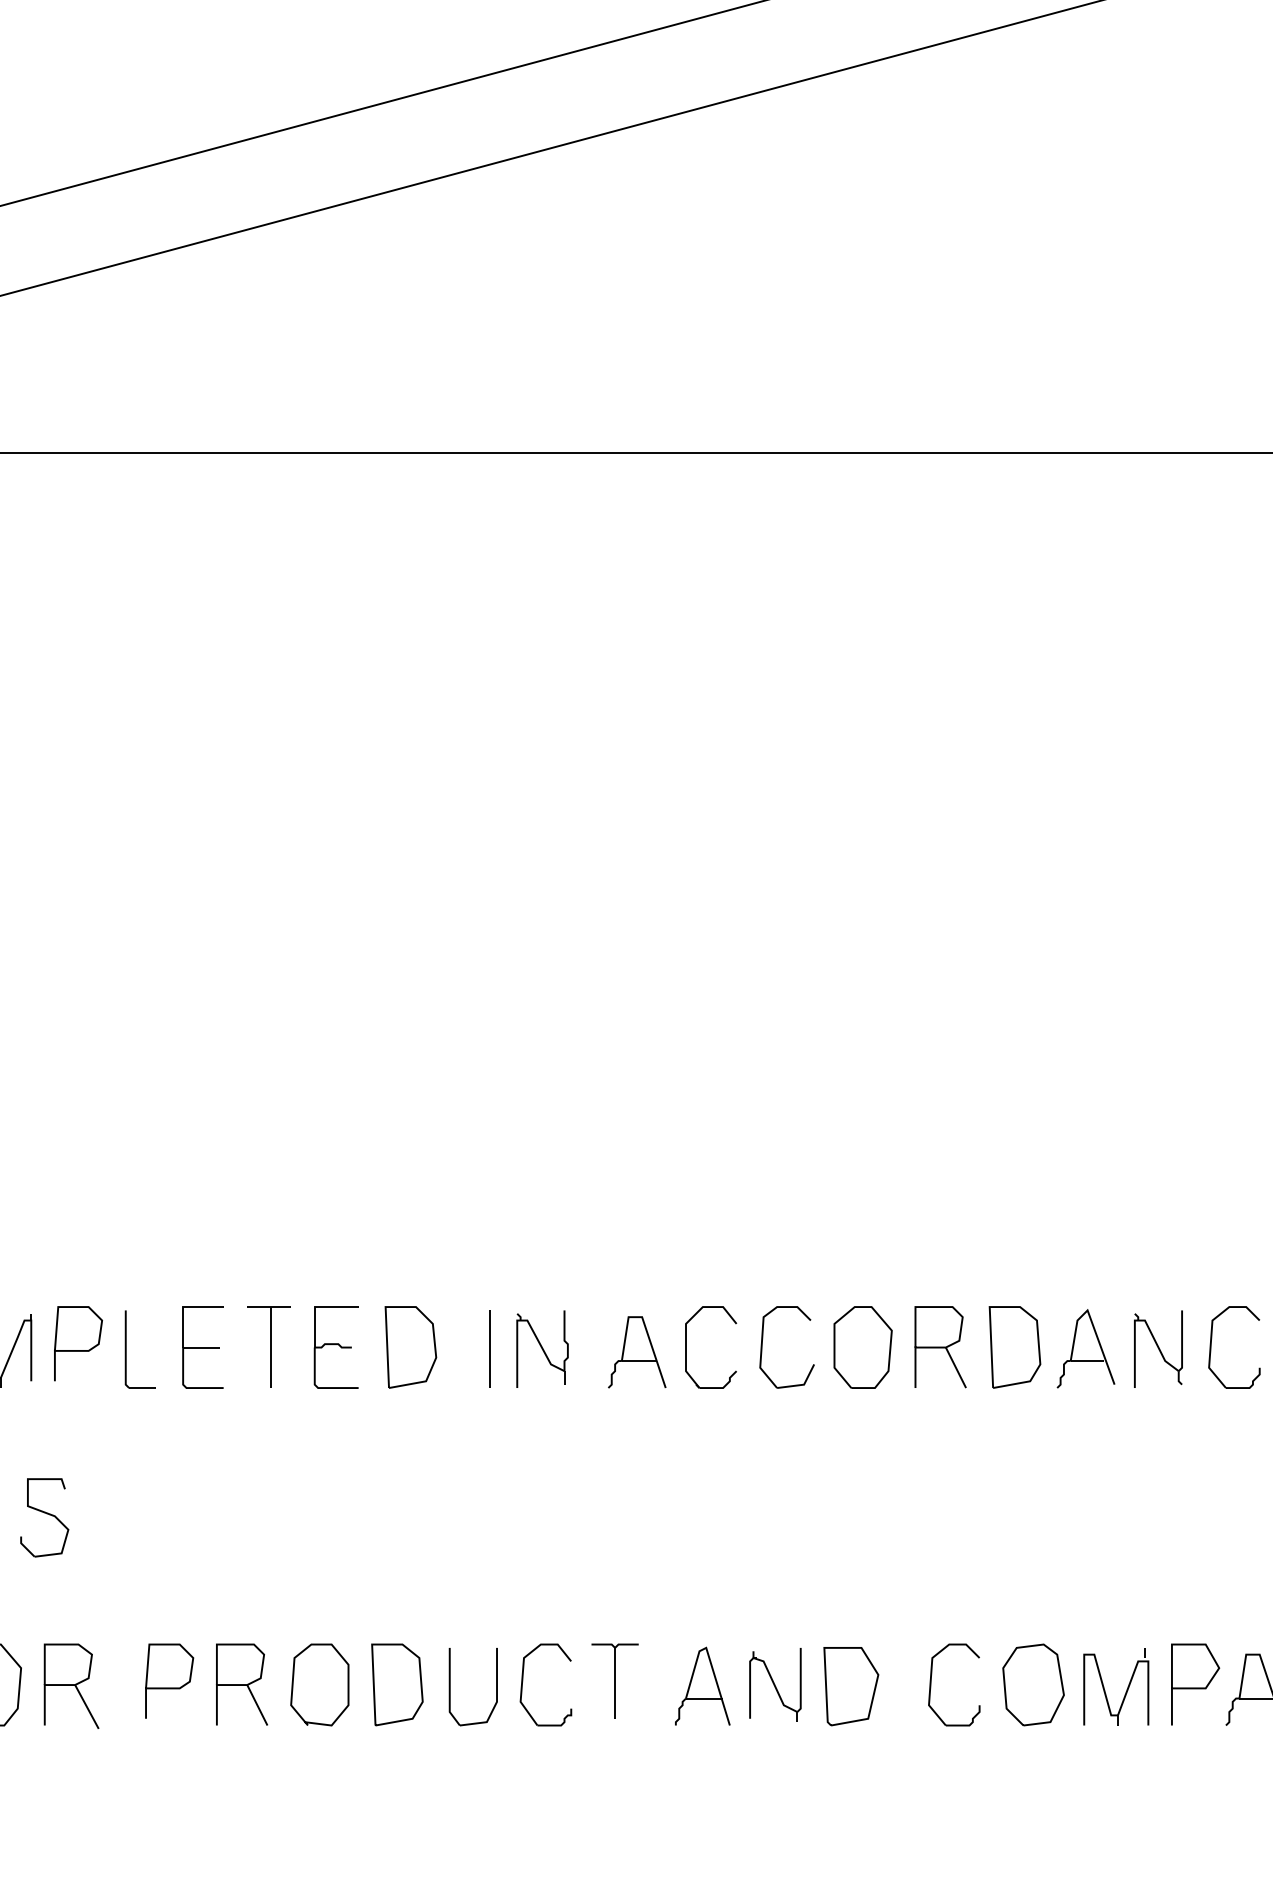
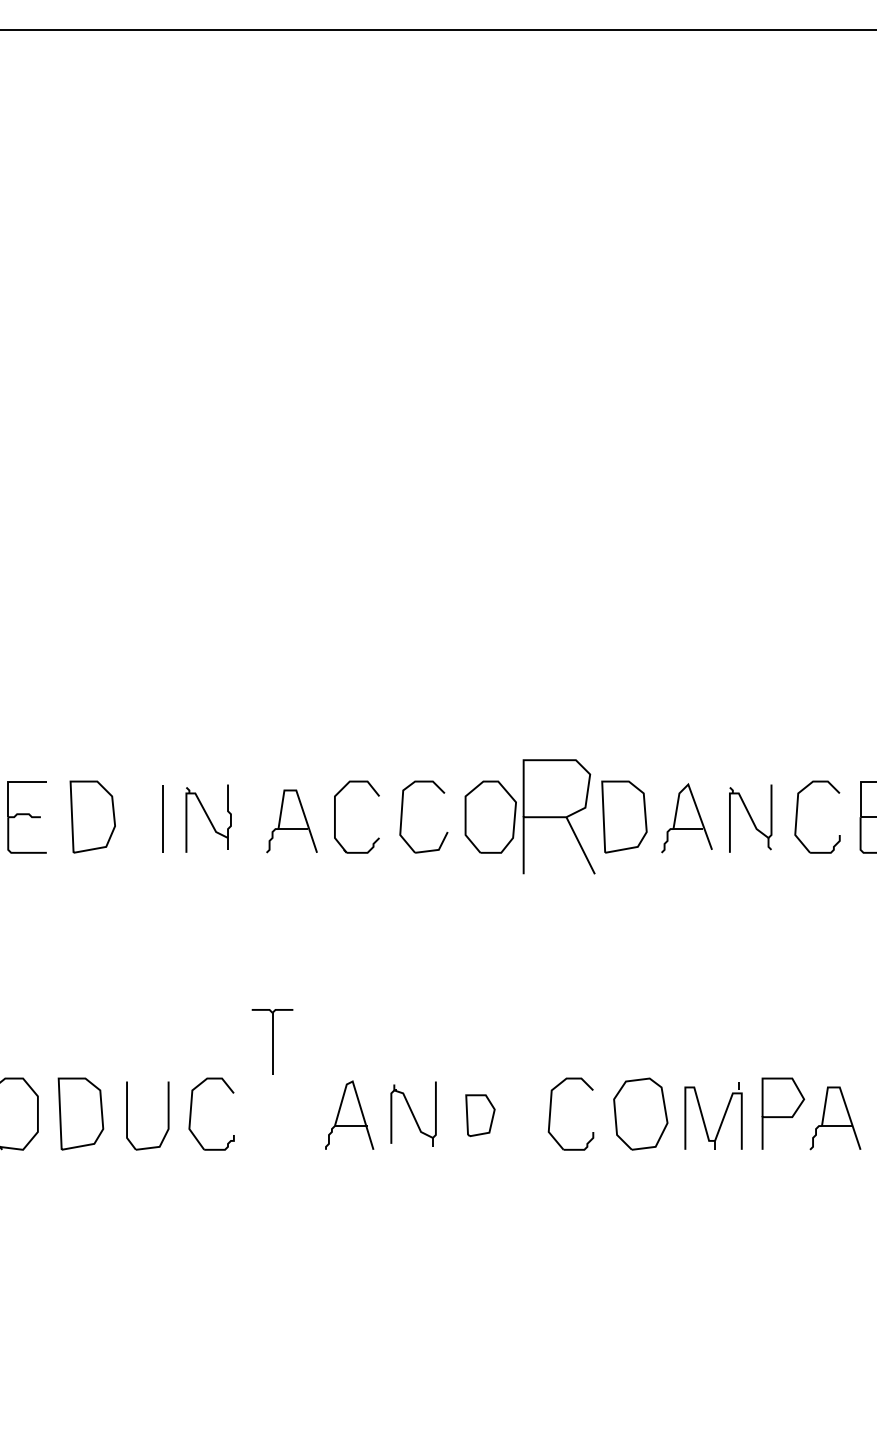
part: (940, 1347) -> (558, 817), size x1.6
part: (614, 1680) -> (272, 1041), moved
part: (851, 1686) -> (480, 1115), size x0.6

